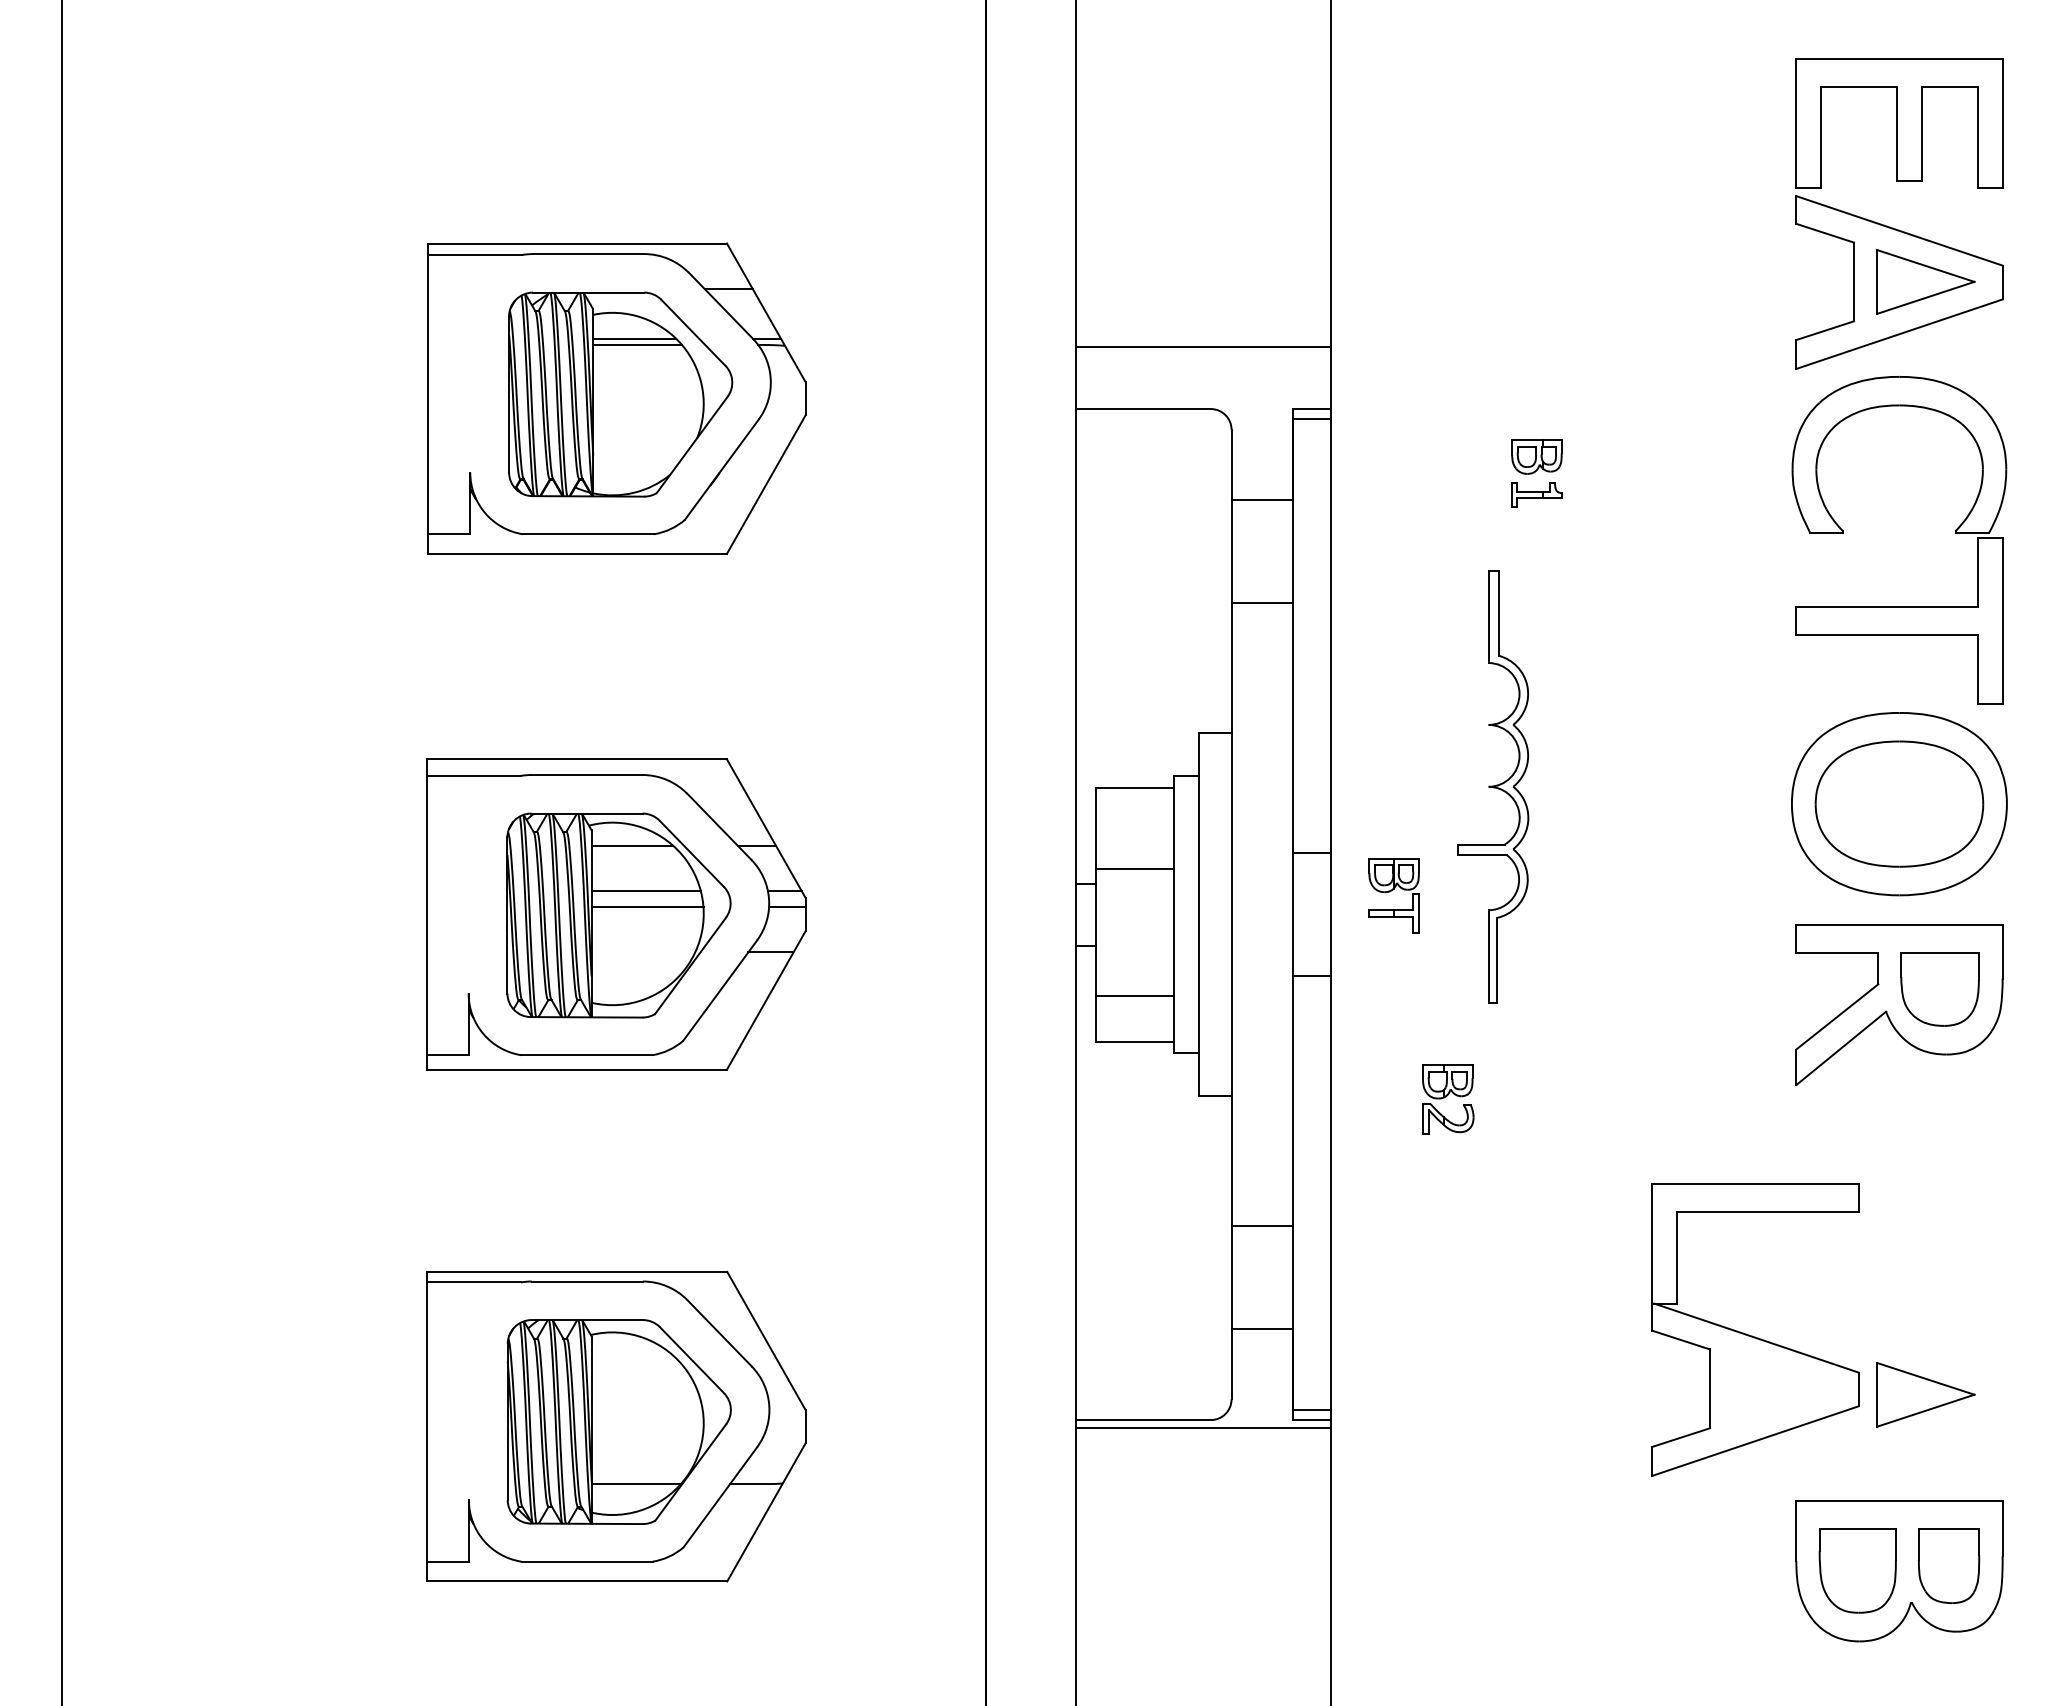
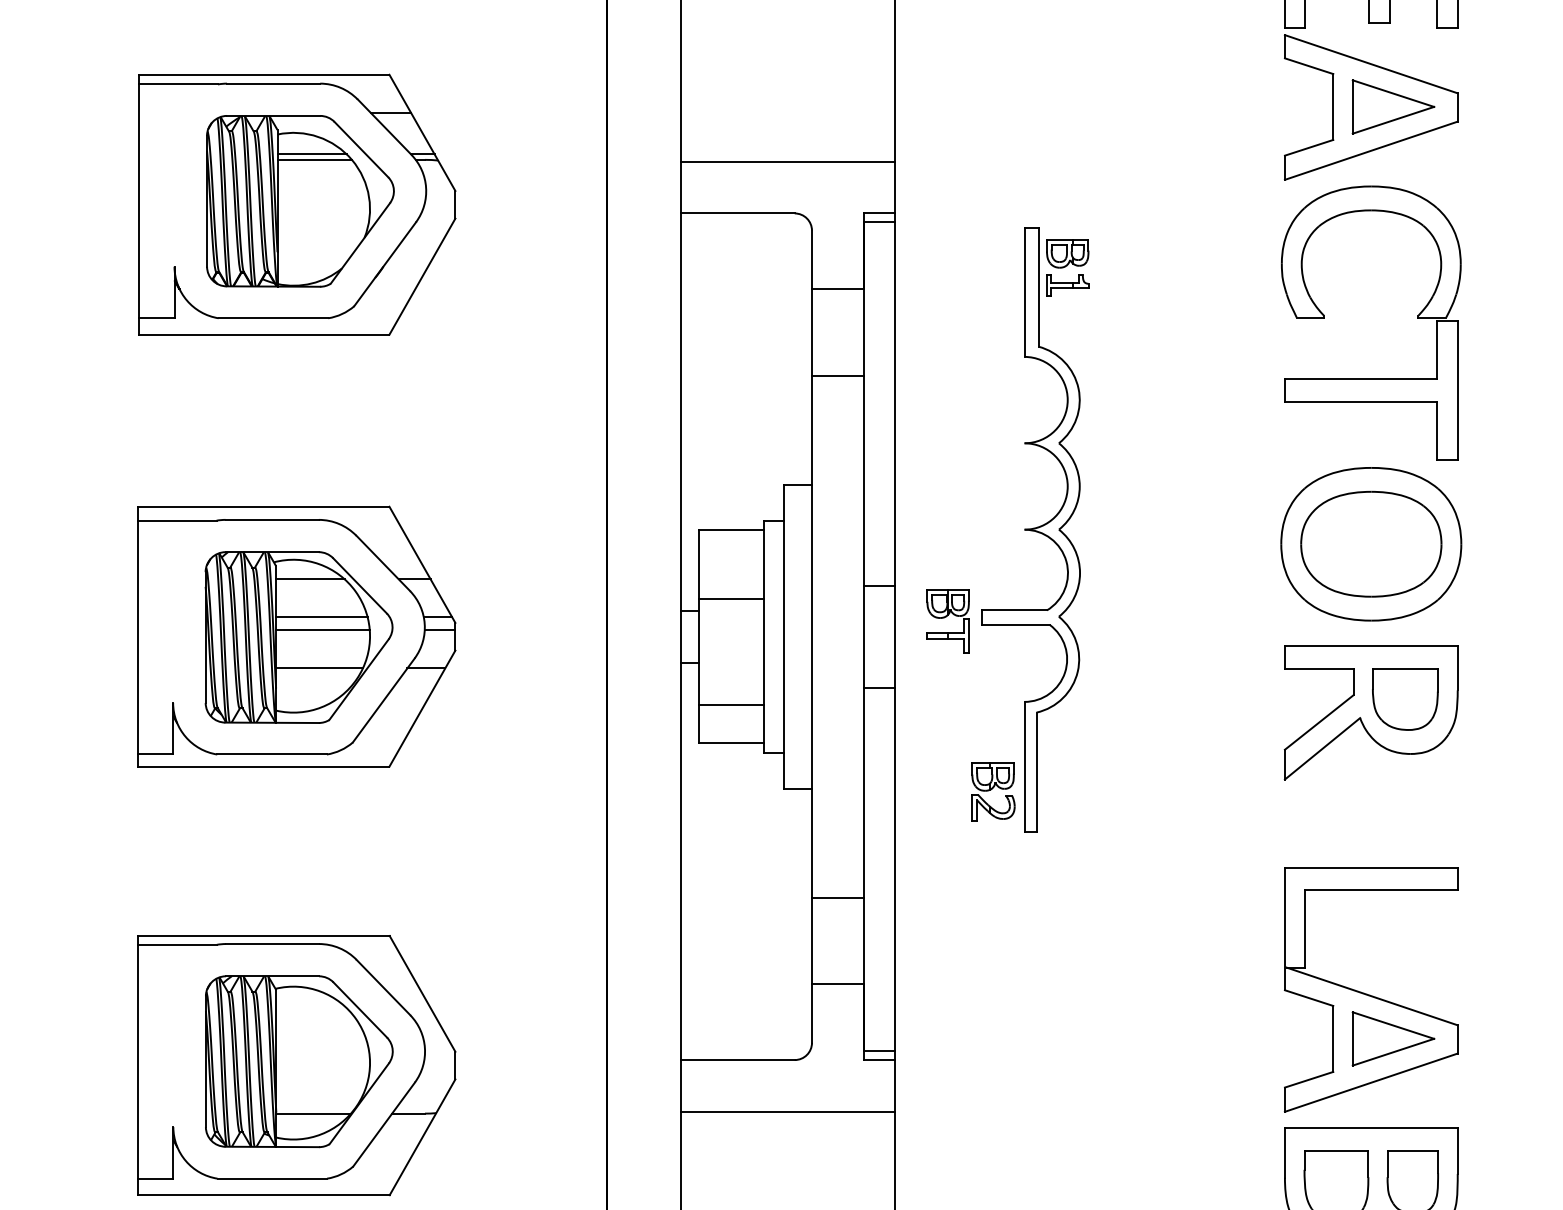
part: (1493, 786) -> (1031, 529), size x1.67
line: (643, 952) -> (319, 668), added
part: (1752, 1335) -> (1368, 994), moved
line: (1202, 1427) -> (787, 1111), moved

